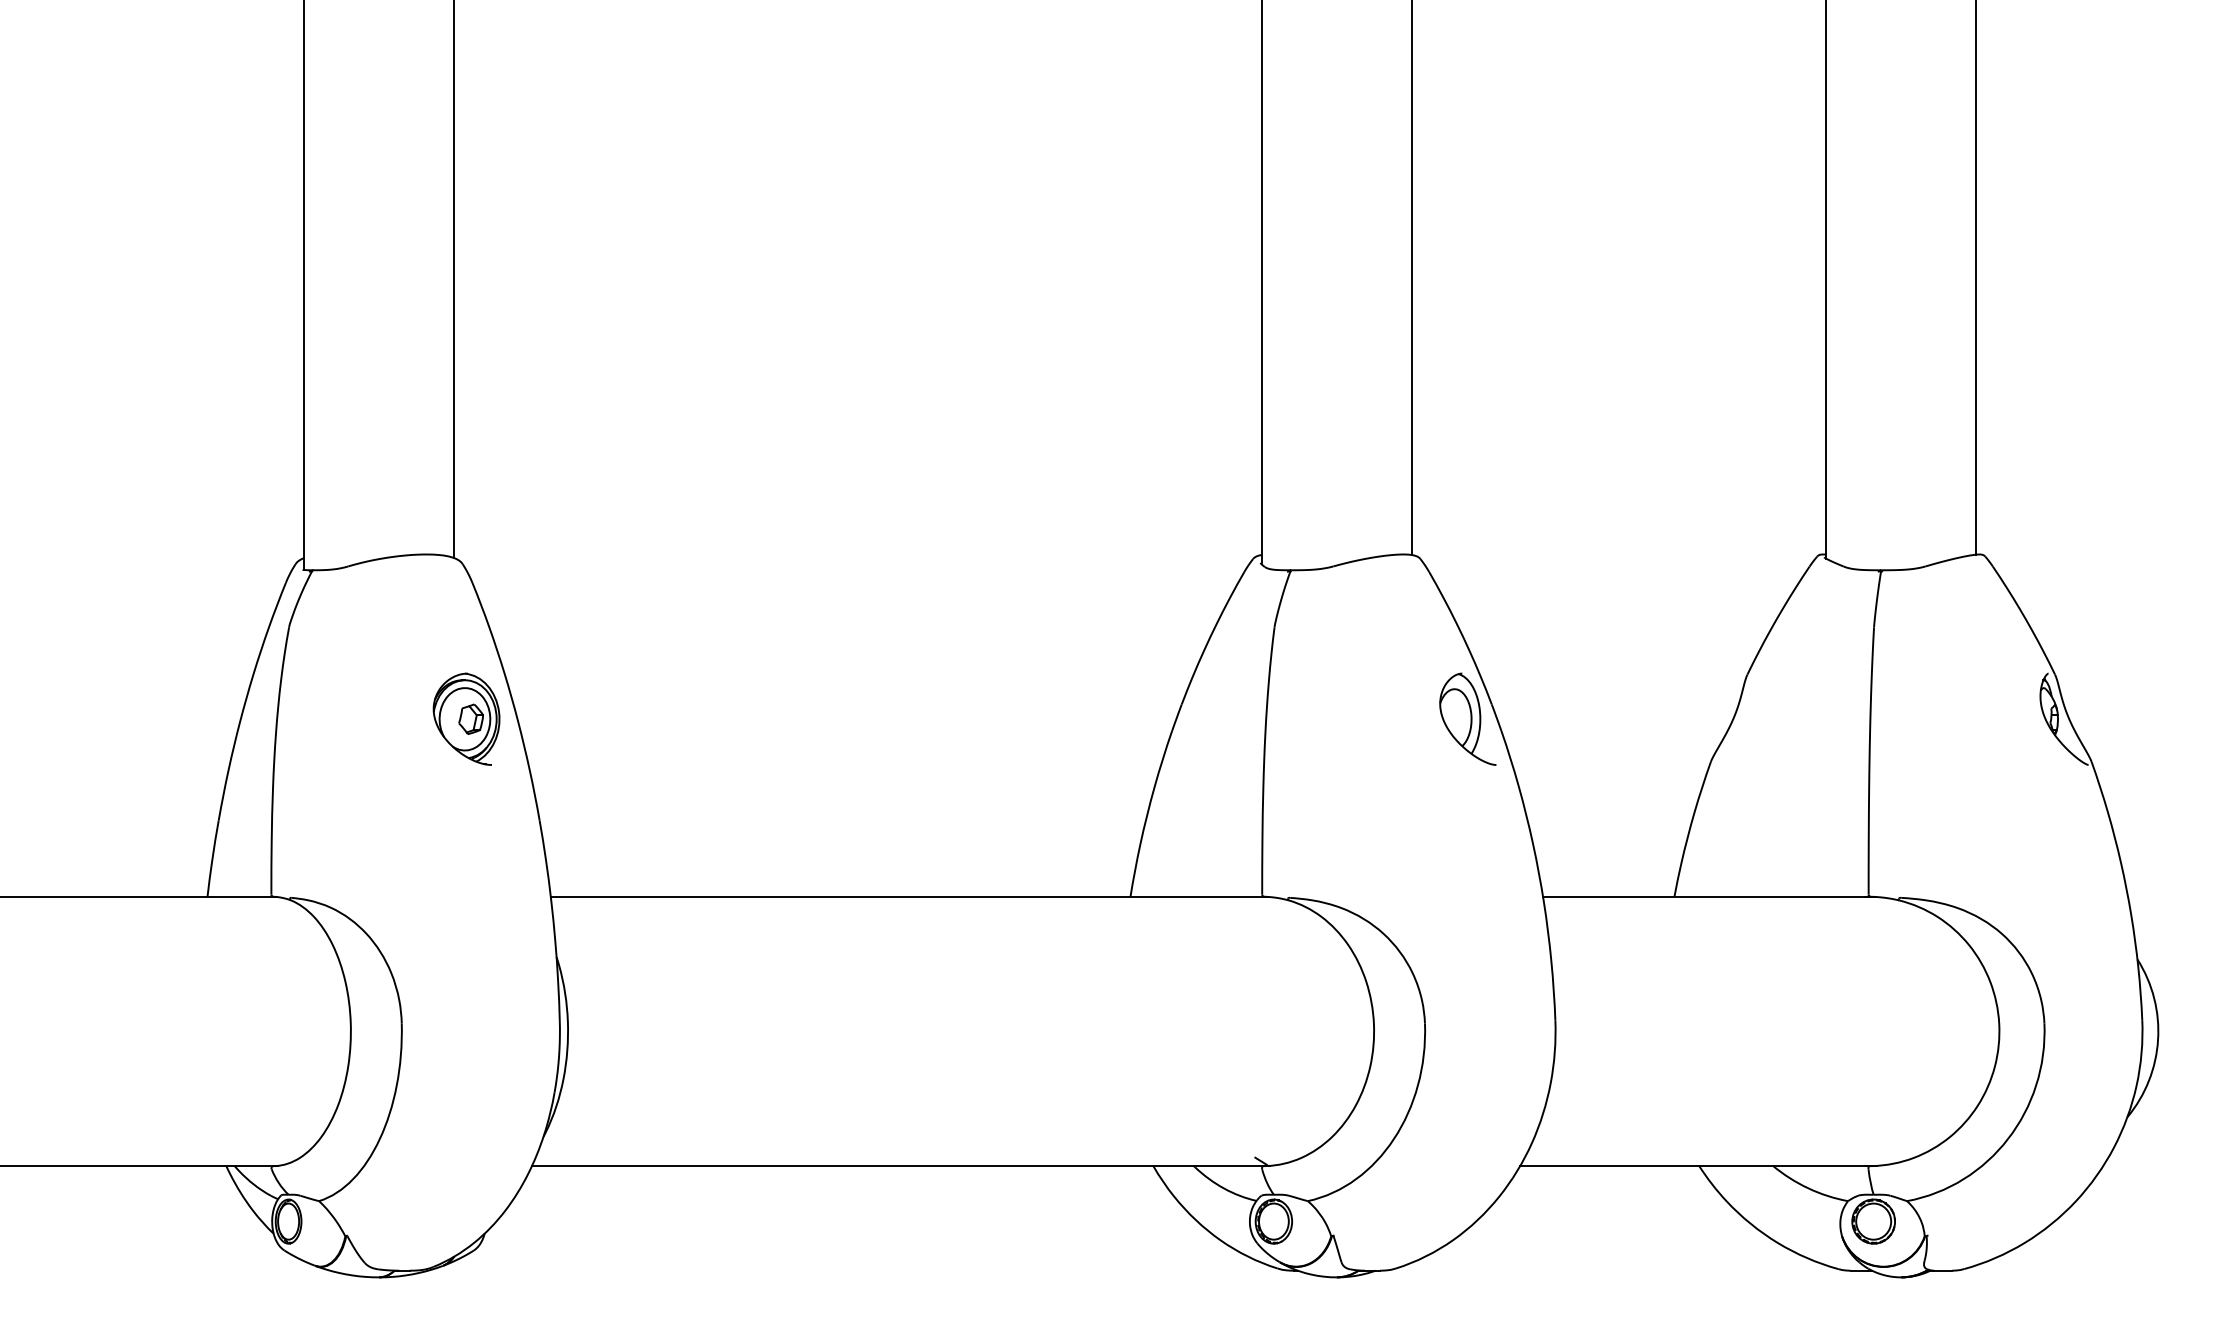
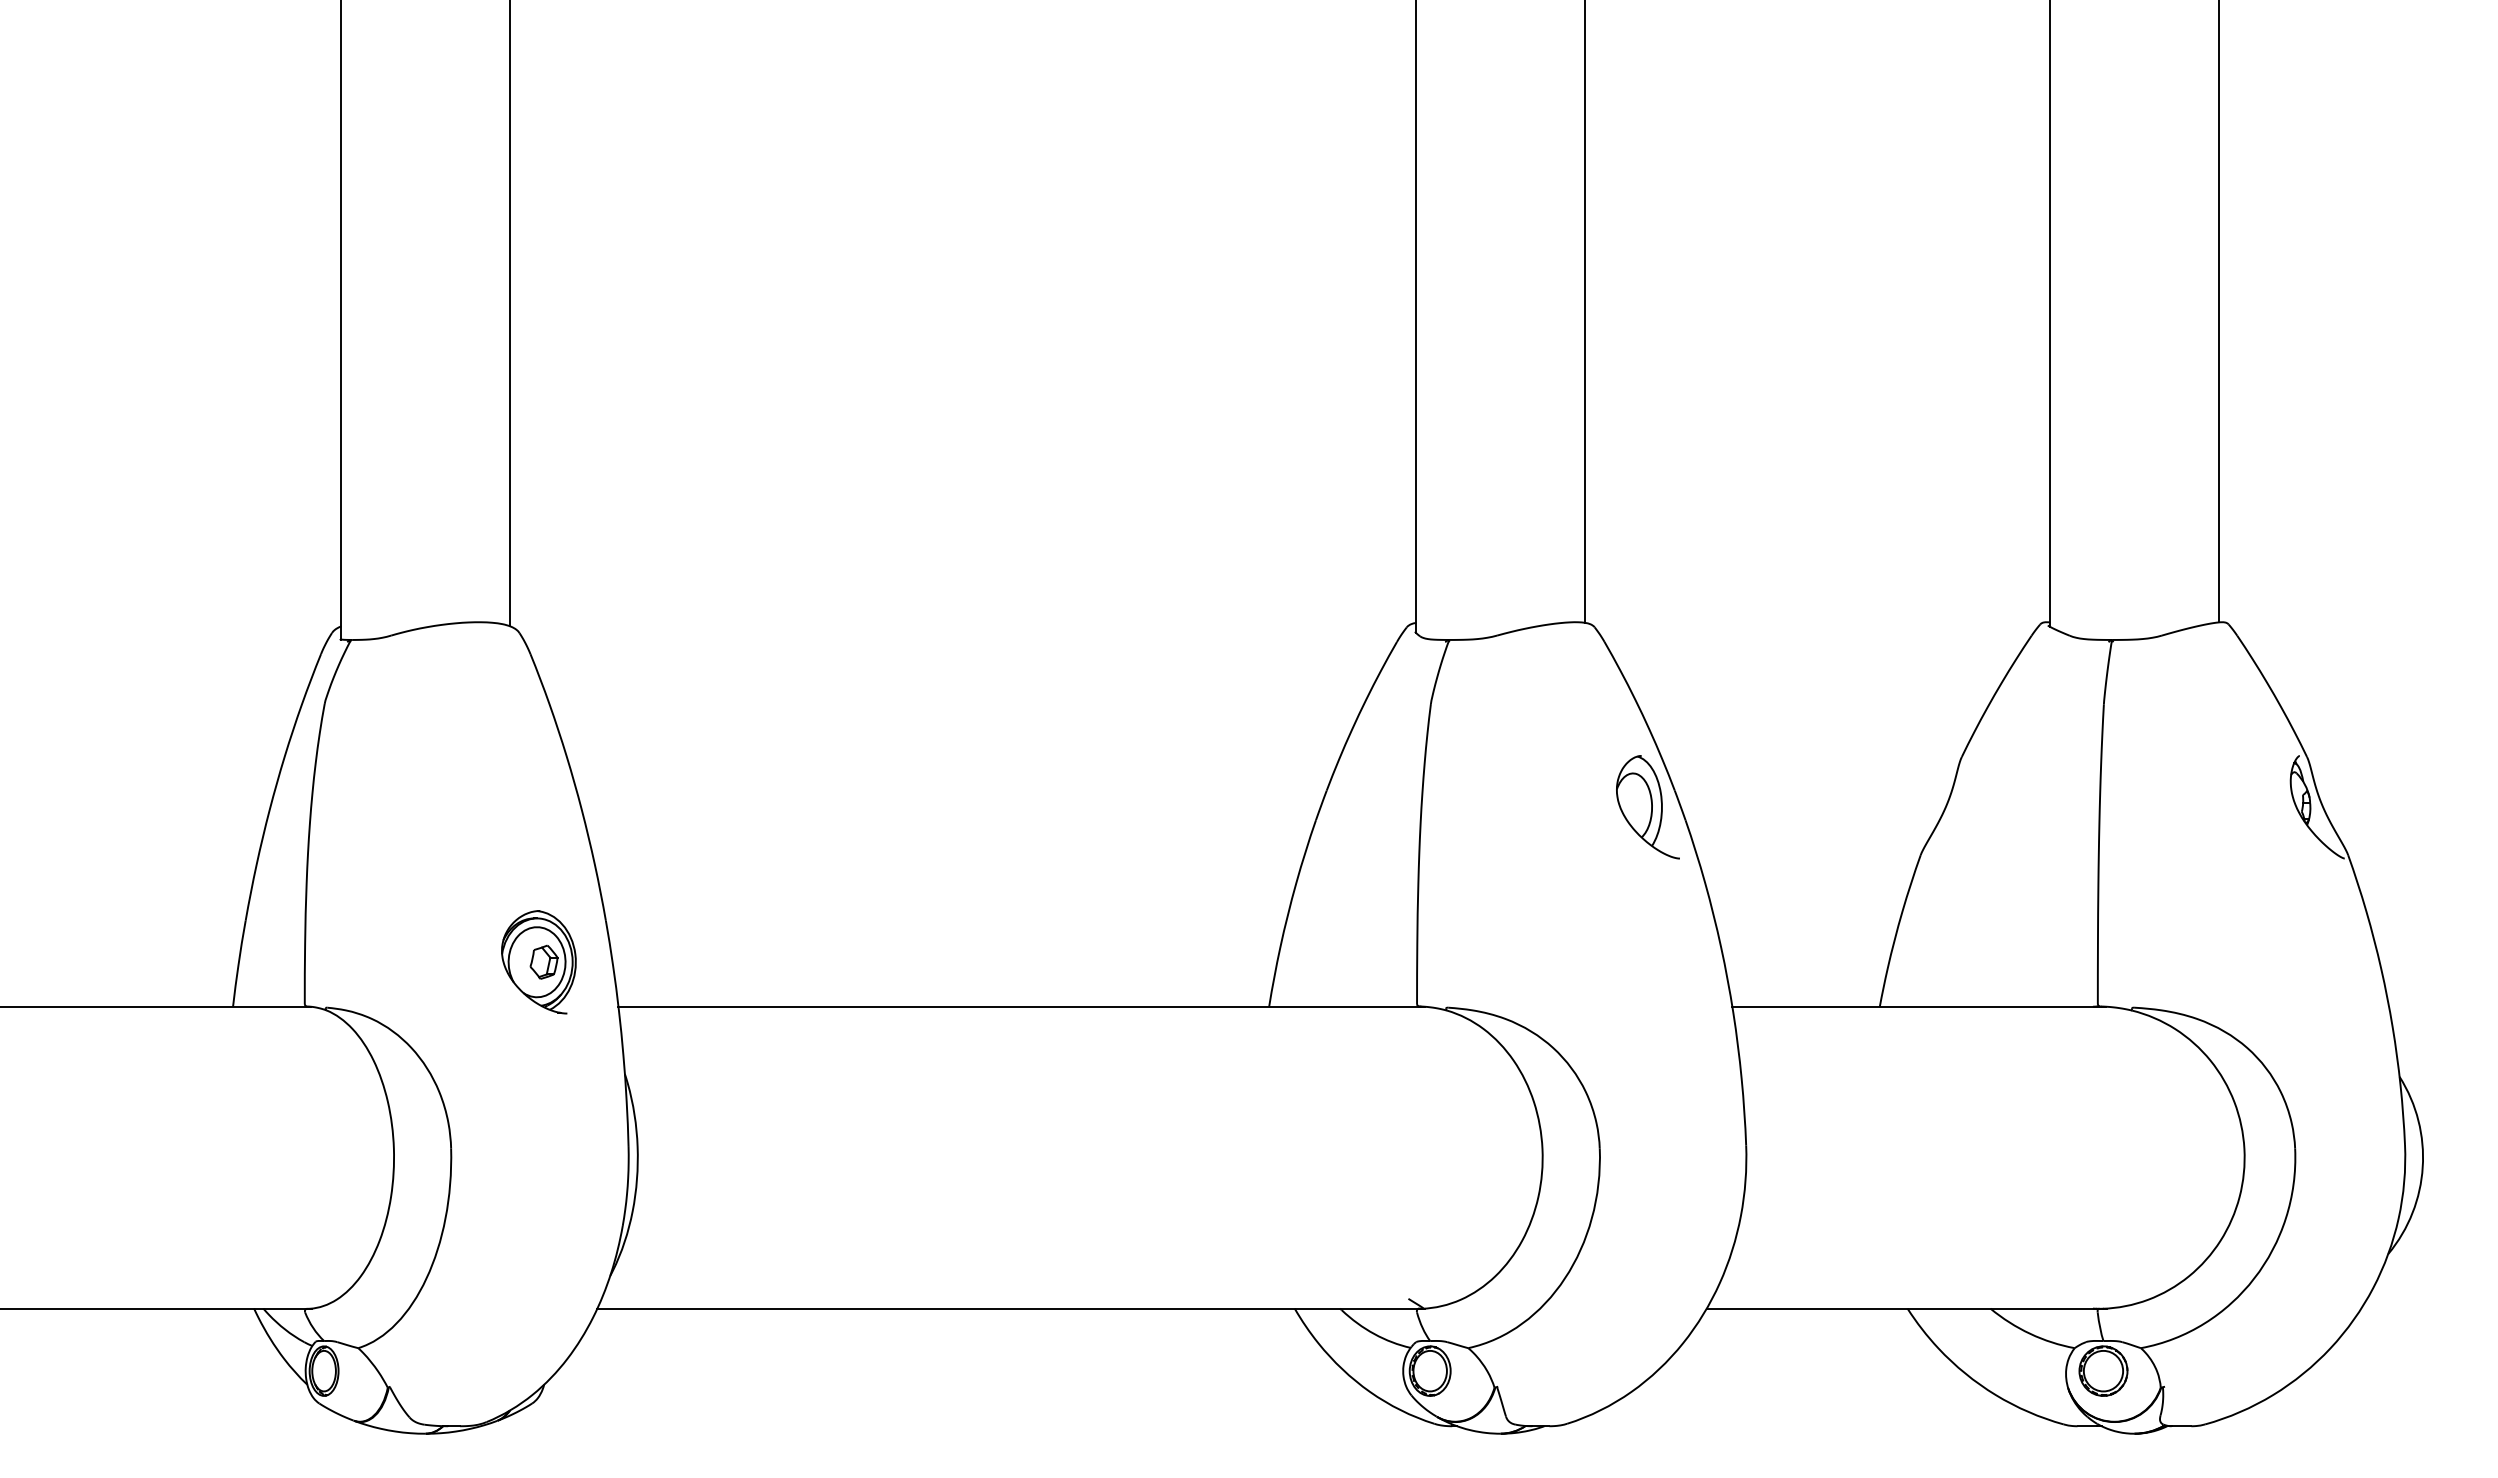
part: (466, 719) -> (538, 962), moved

